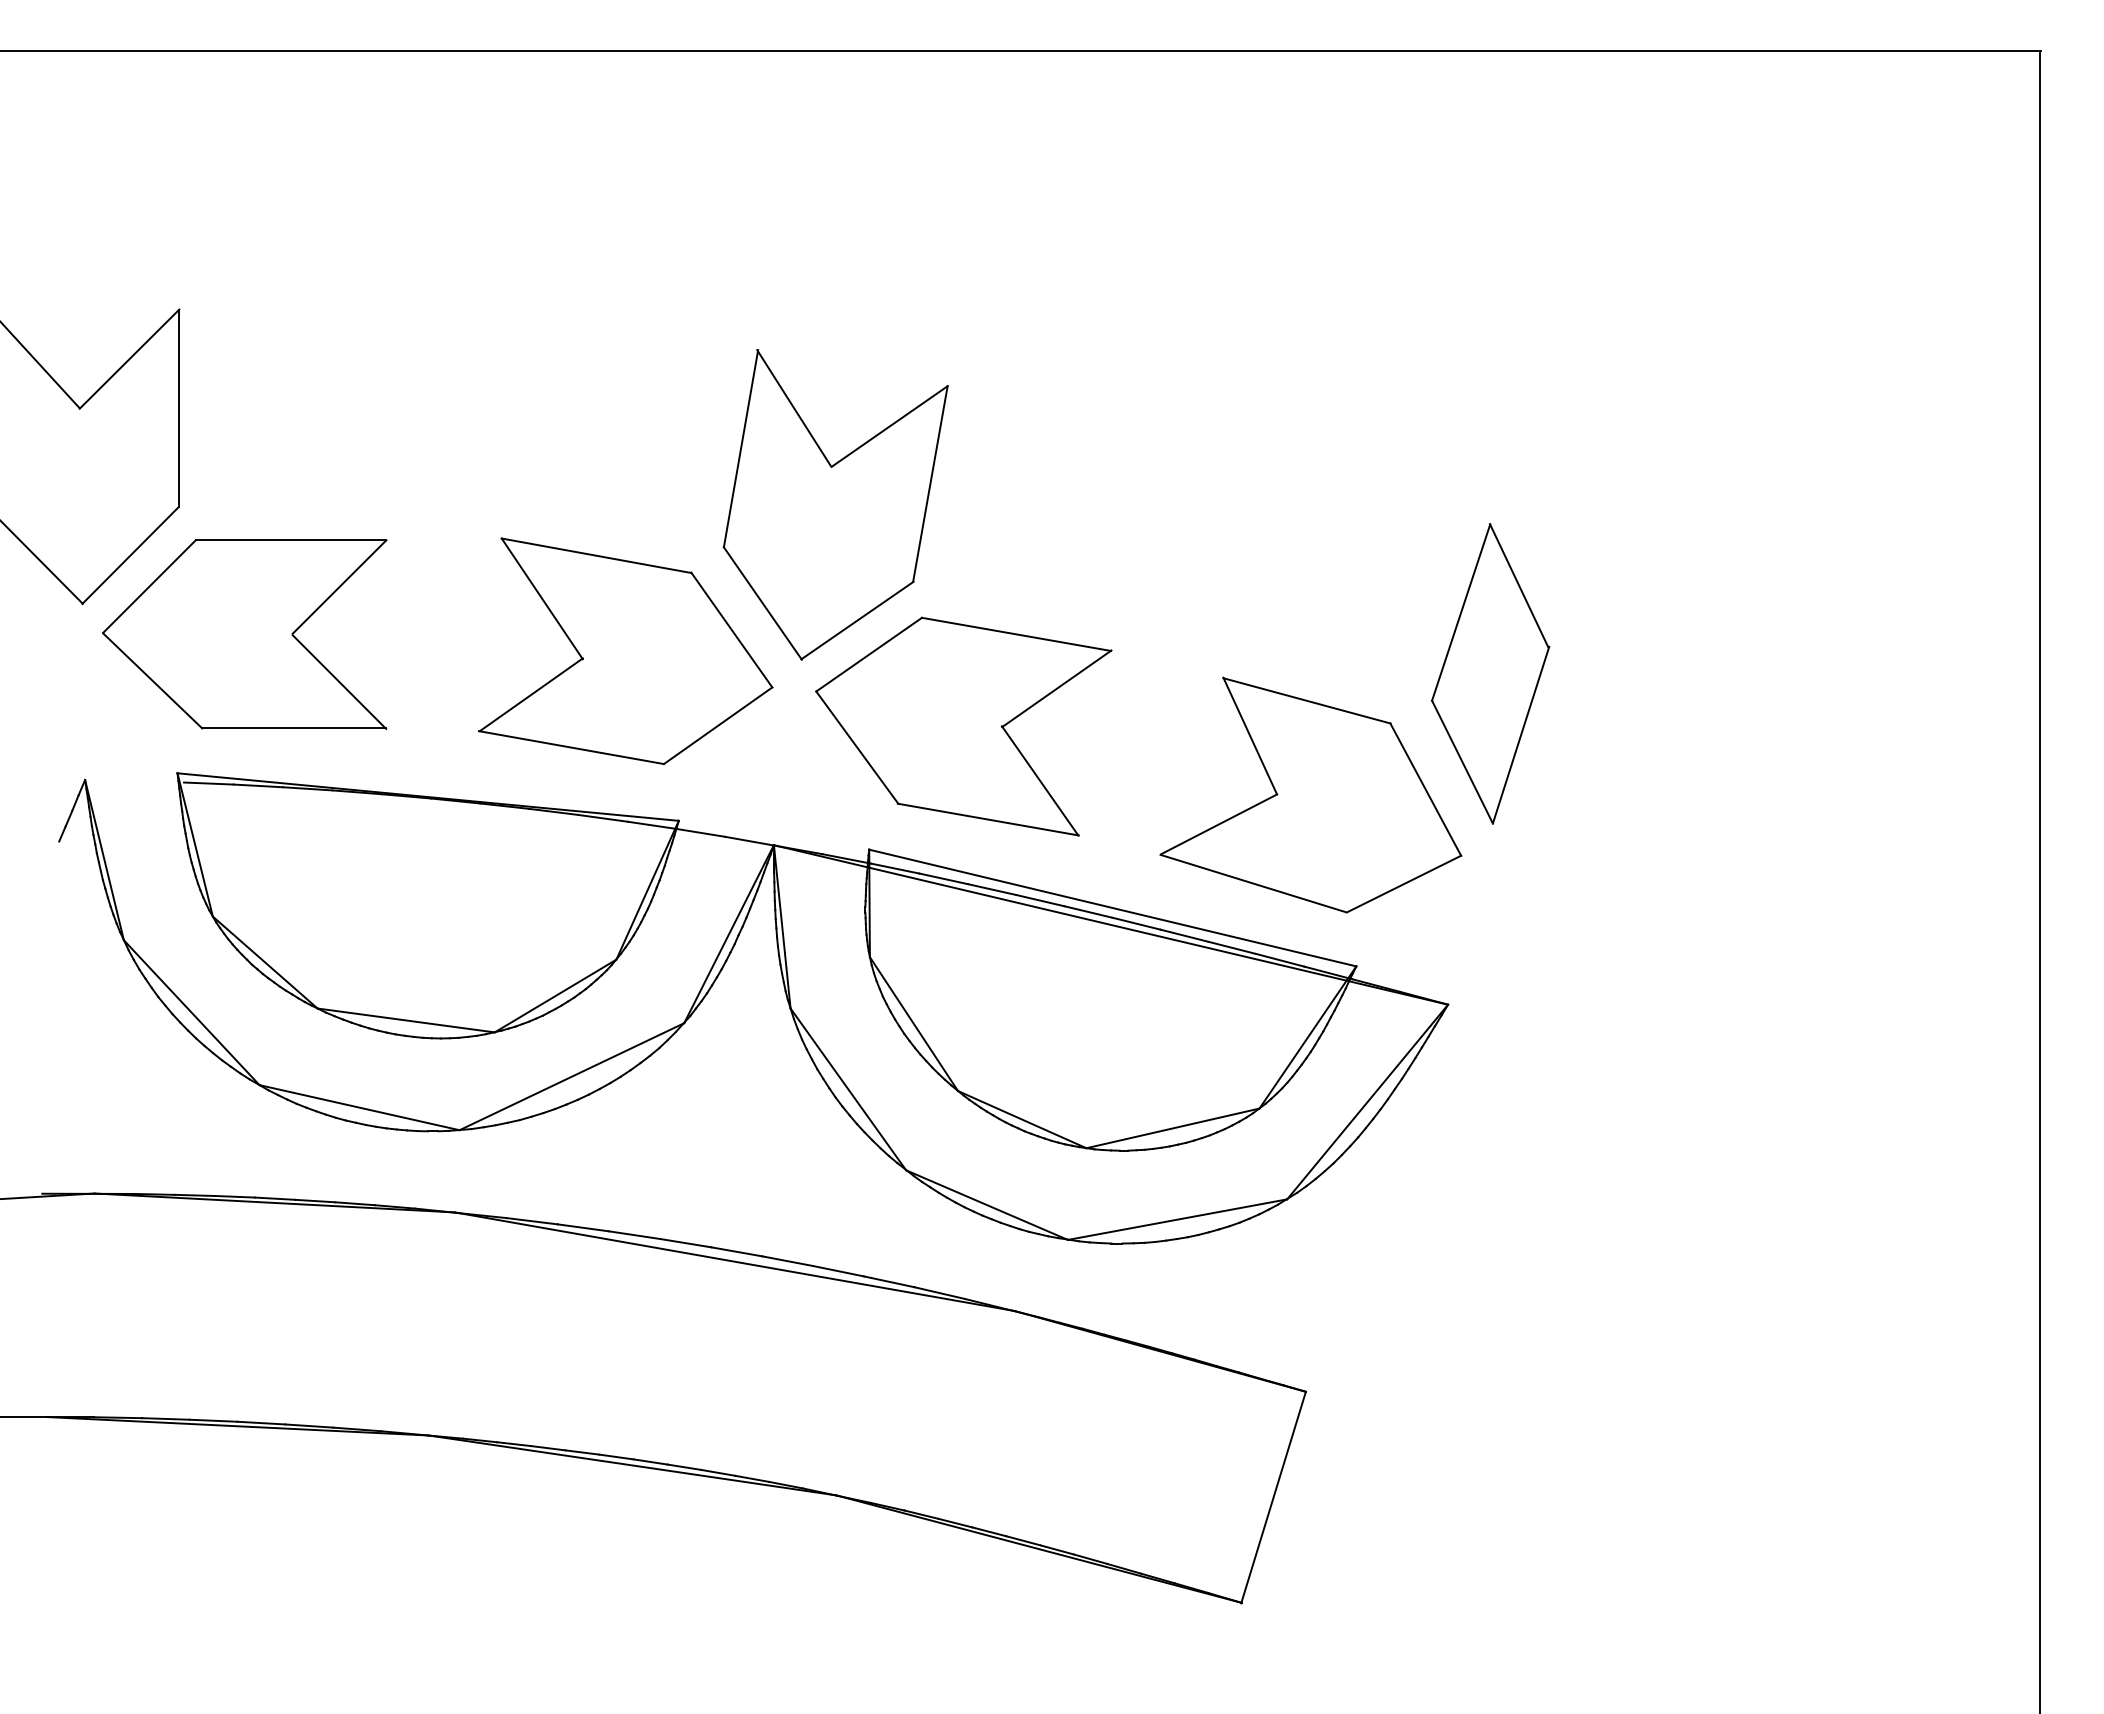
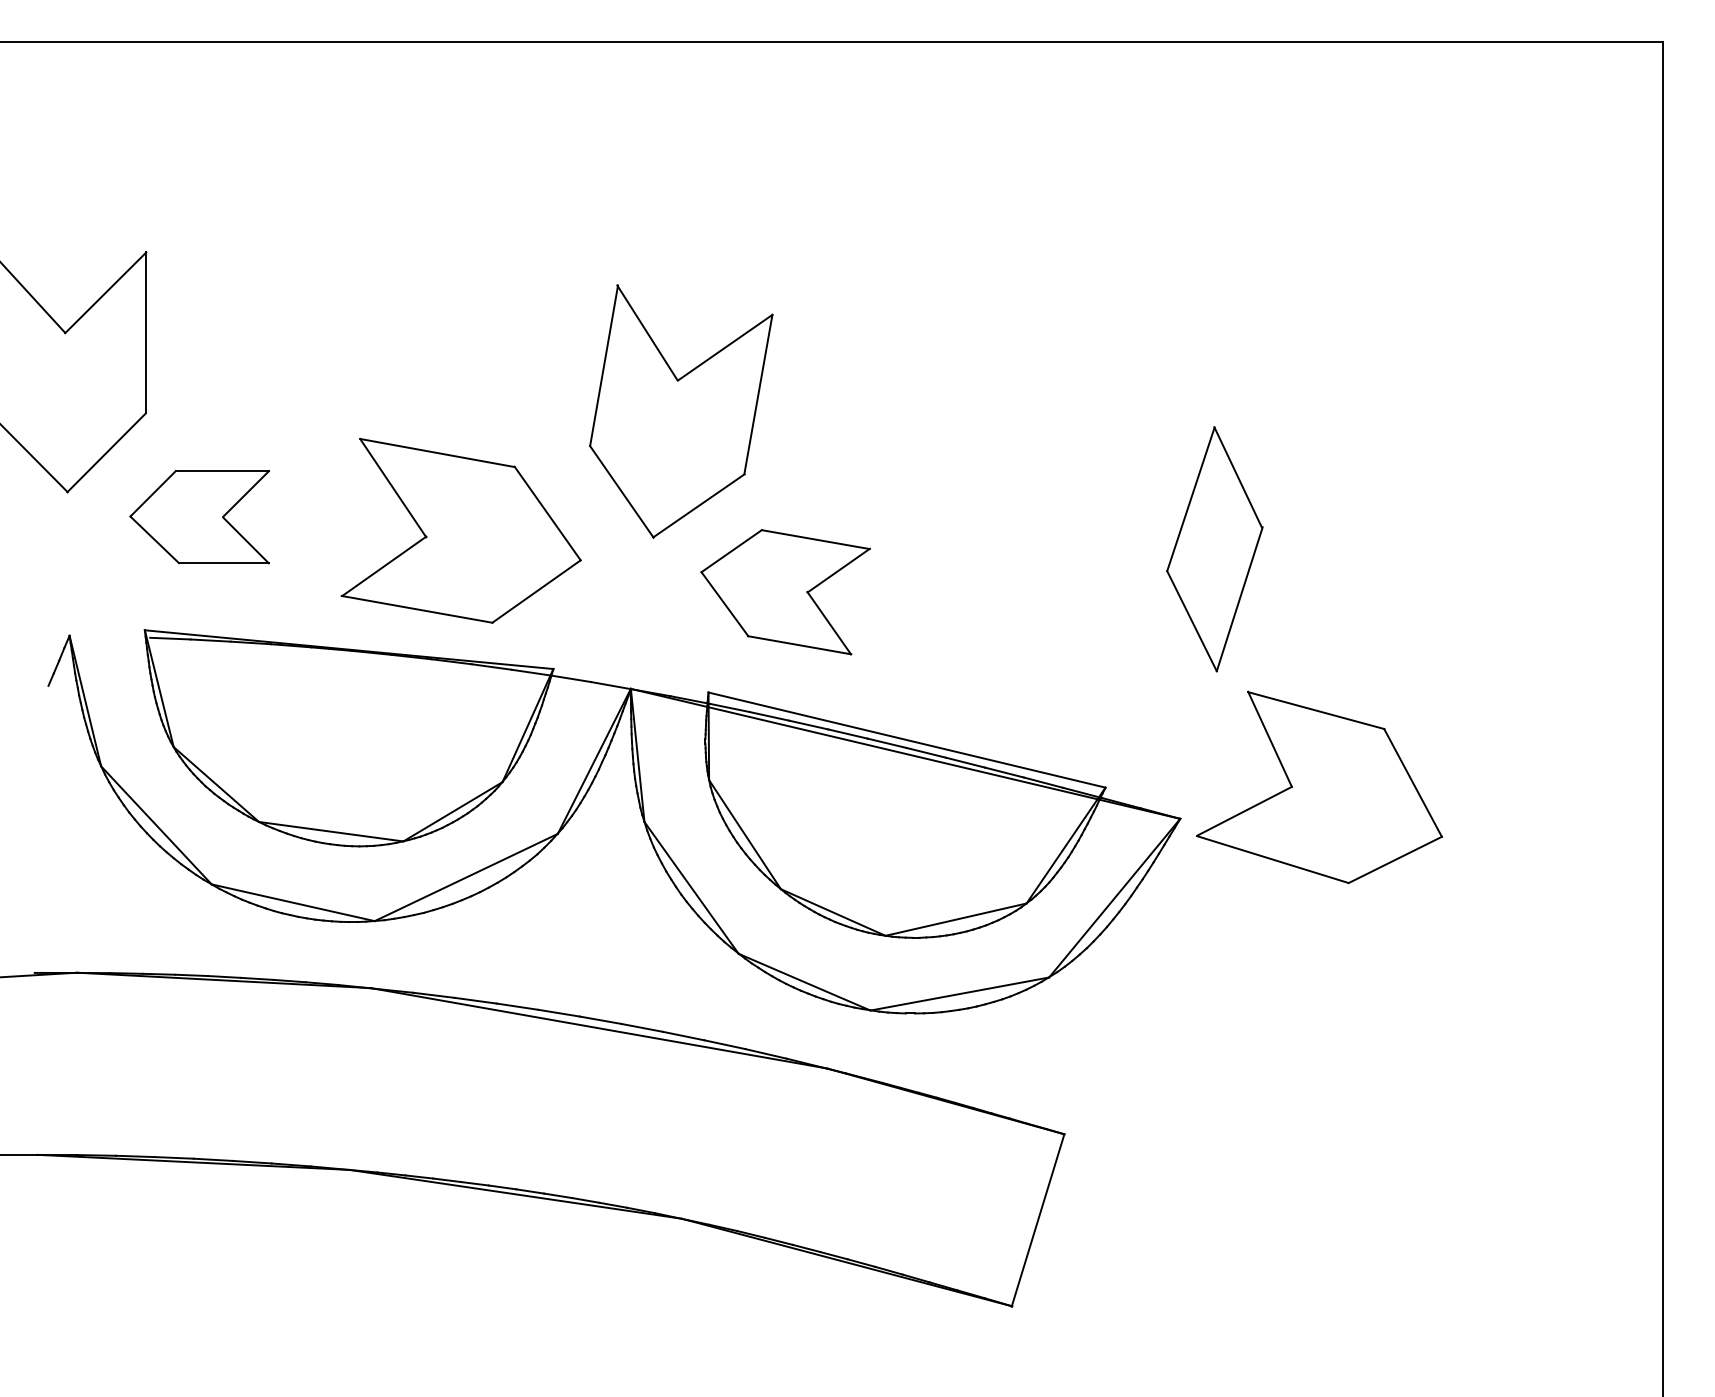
part: (244, 634) -> (199, 517), size x0.6
part: (625, 651) -> (461, 531), moved
part: (963, 726) -> (785, 592), size x0.7
part: (1310, 794) -> (1319, 786), moved

